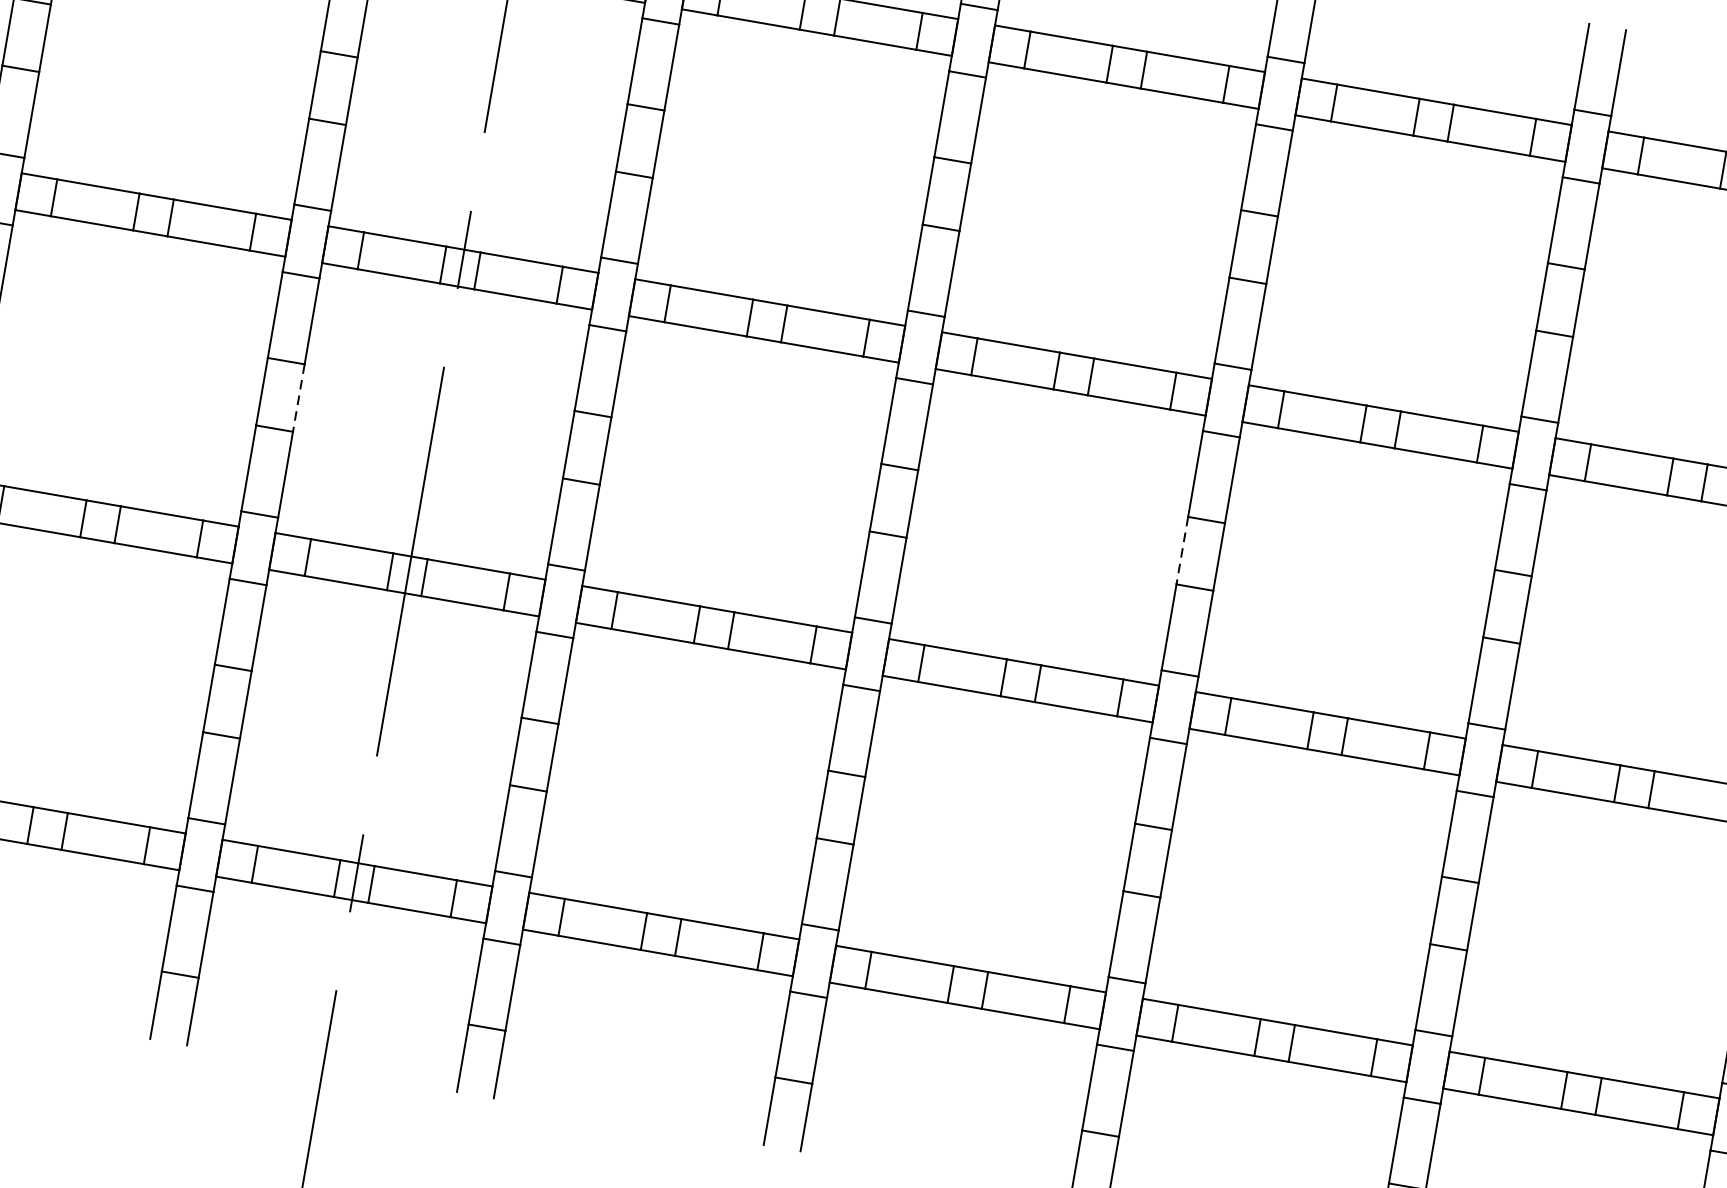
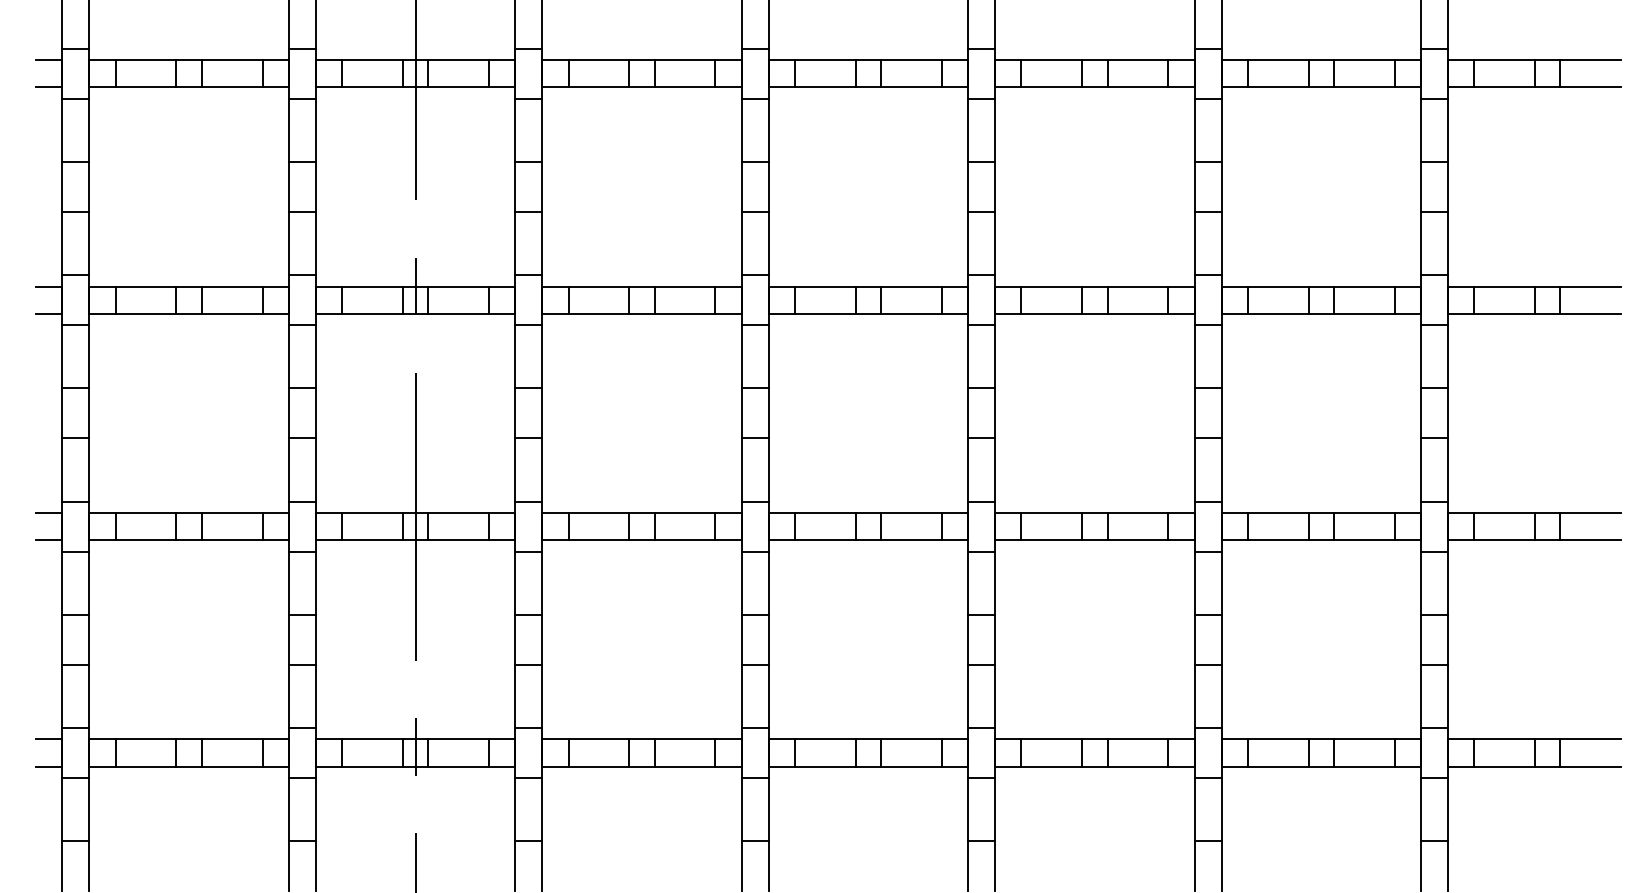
line: (298, 398) -> (315, 413), dashed -> solid
line: (1182, 550) -> (968, 413), dashed -> solid

